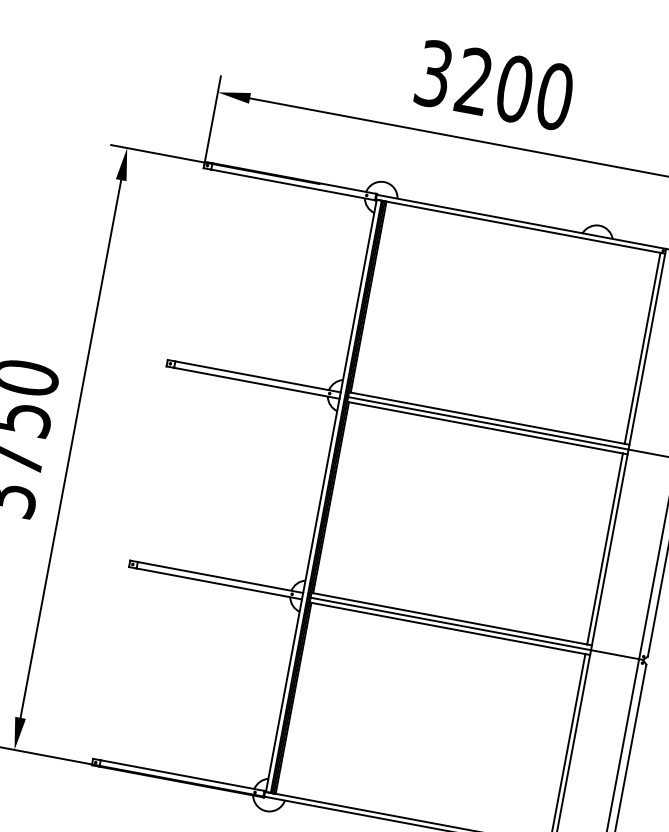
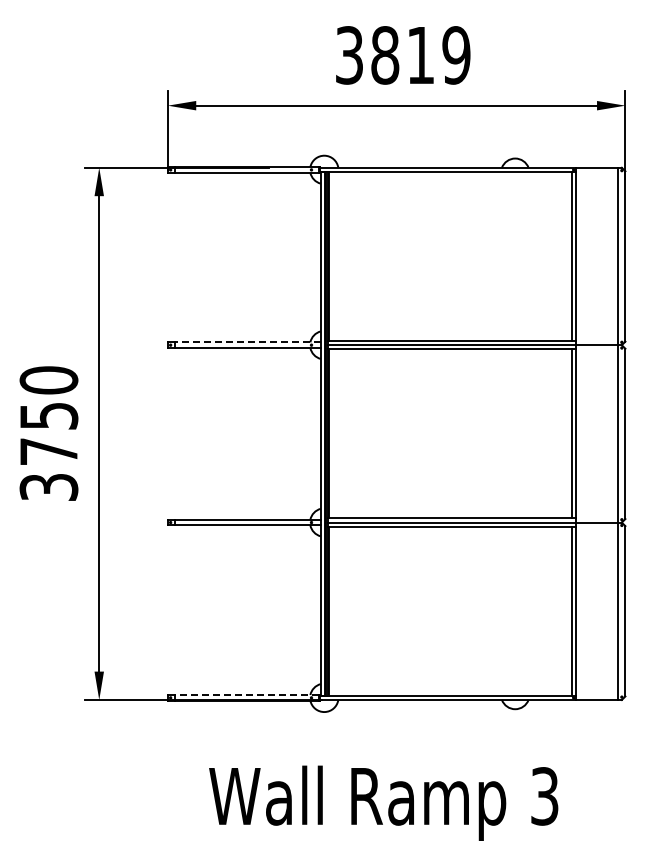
text: (514, 89) -> (420, 55), 3200 -> 3819
line: (257, 377) -> (247, 342), solid -> dashed
line: (182, 776) -> (246, 695), solid -> dashed

